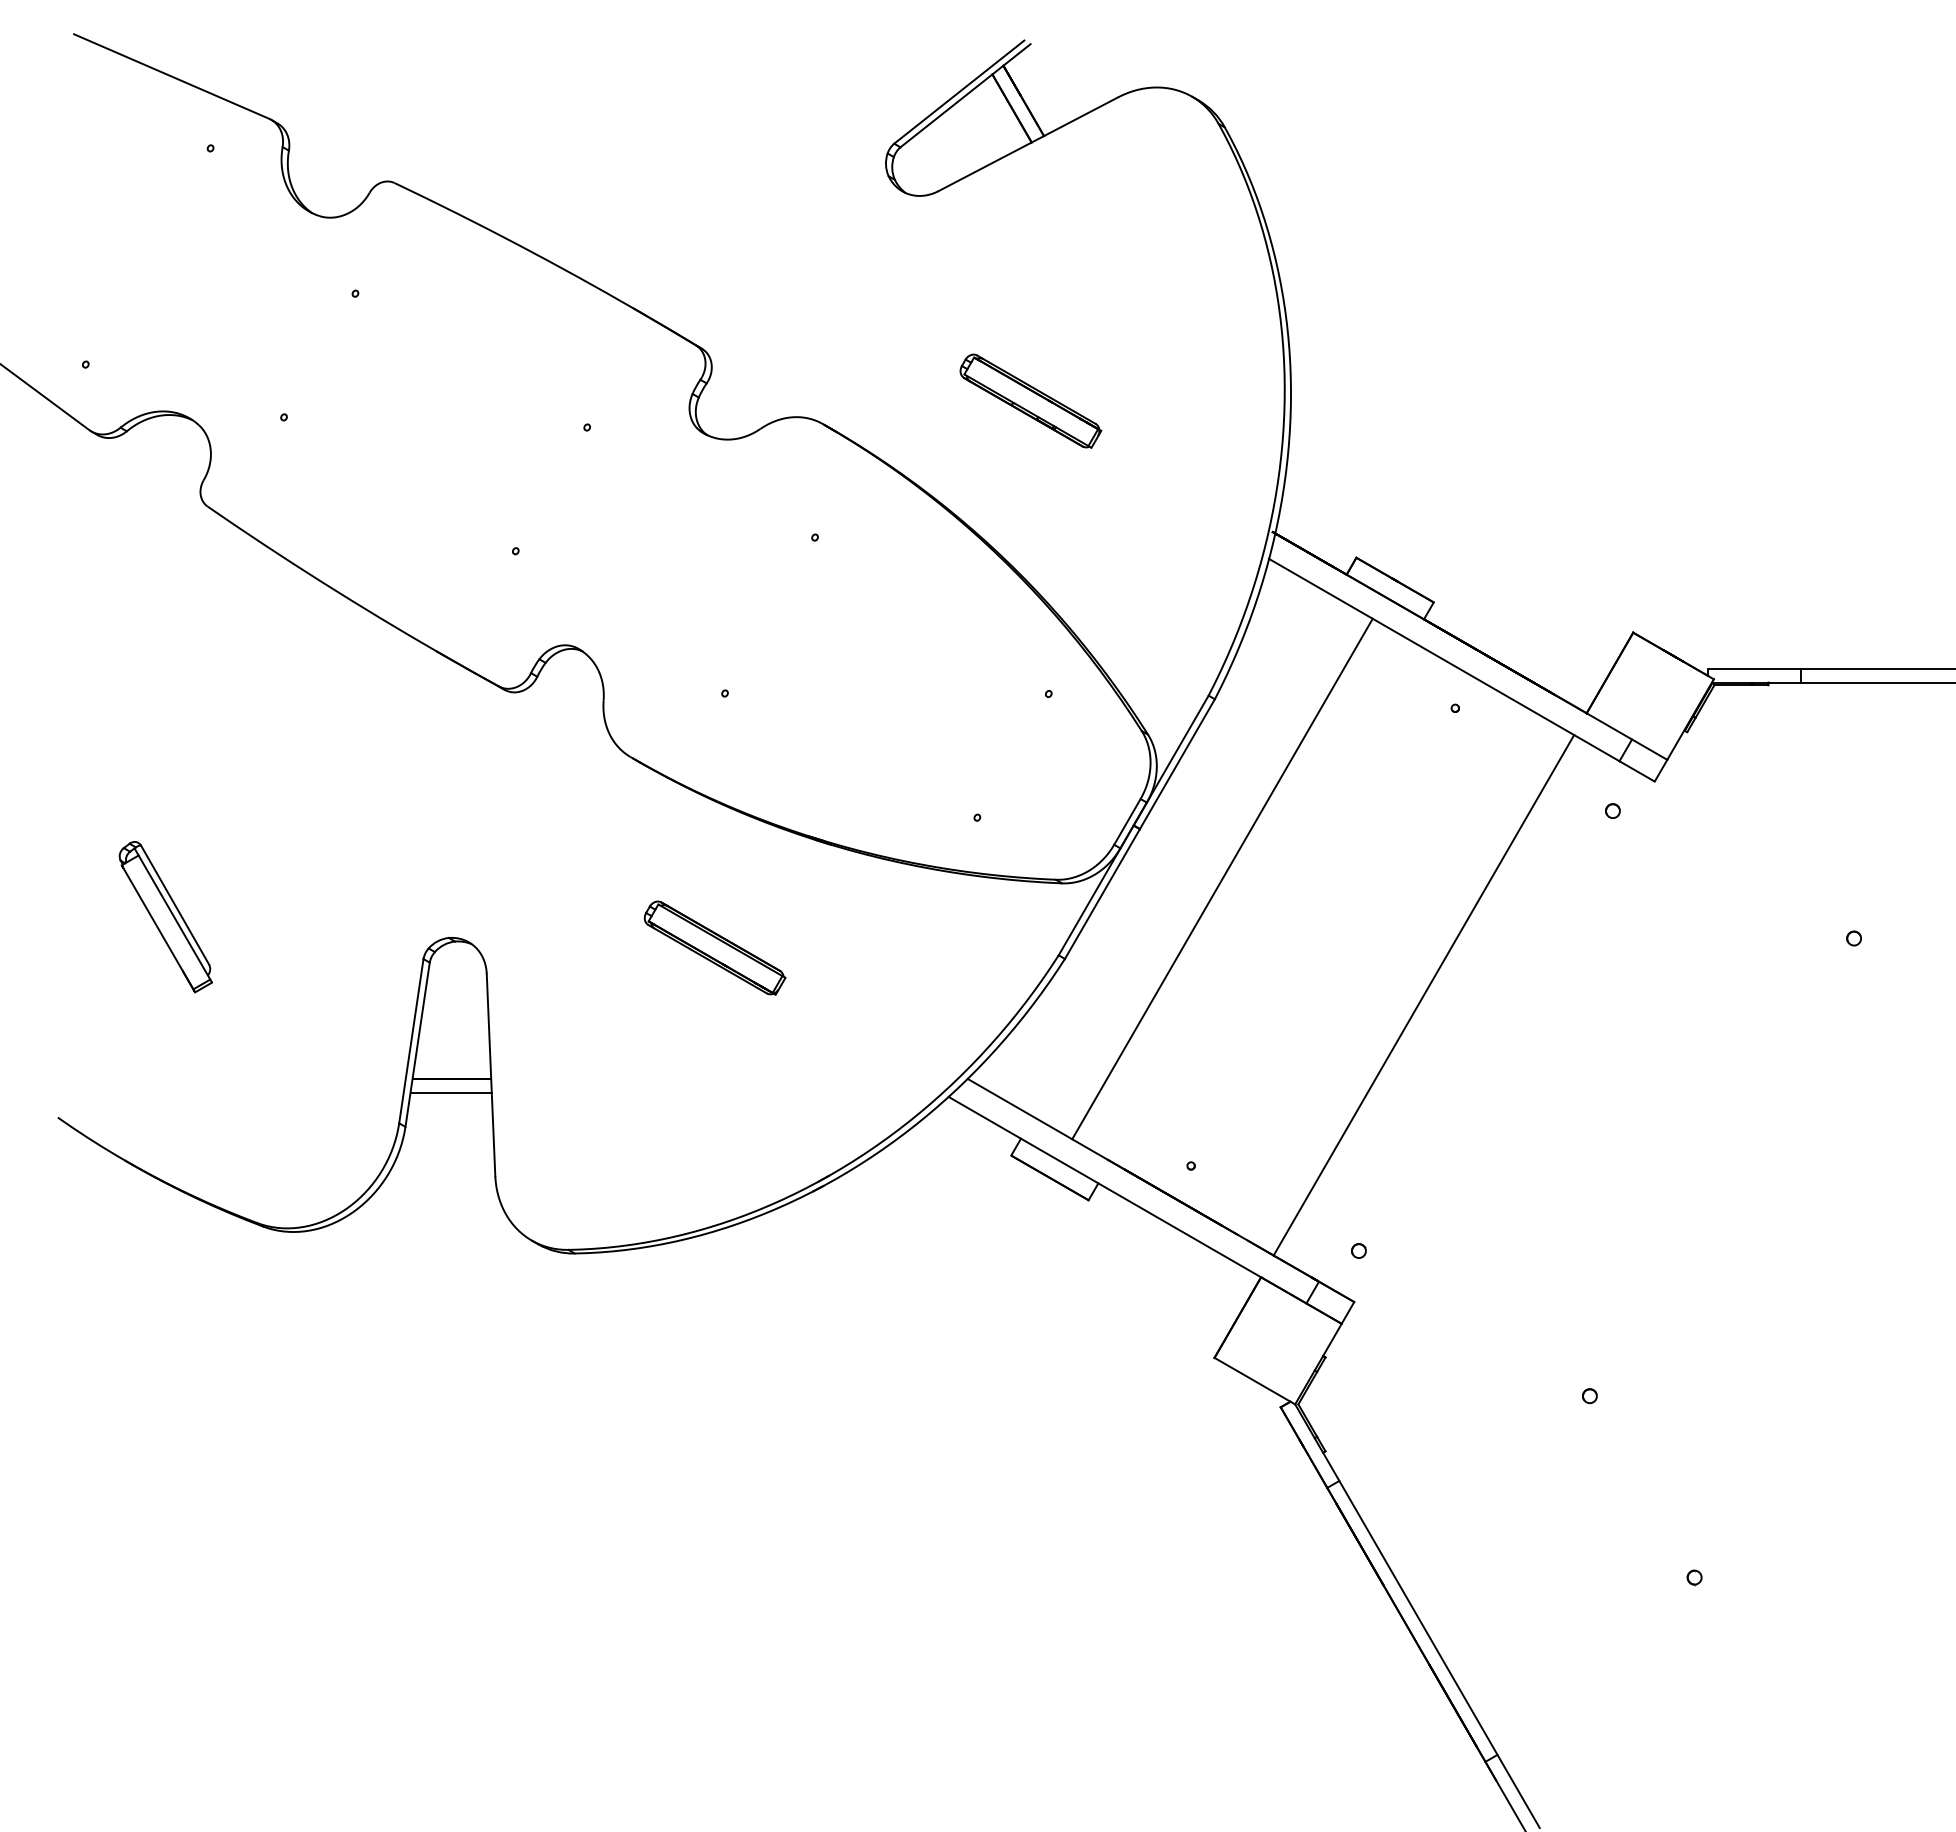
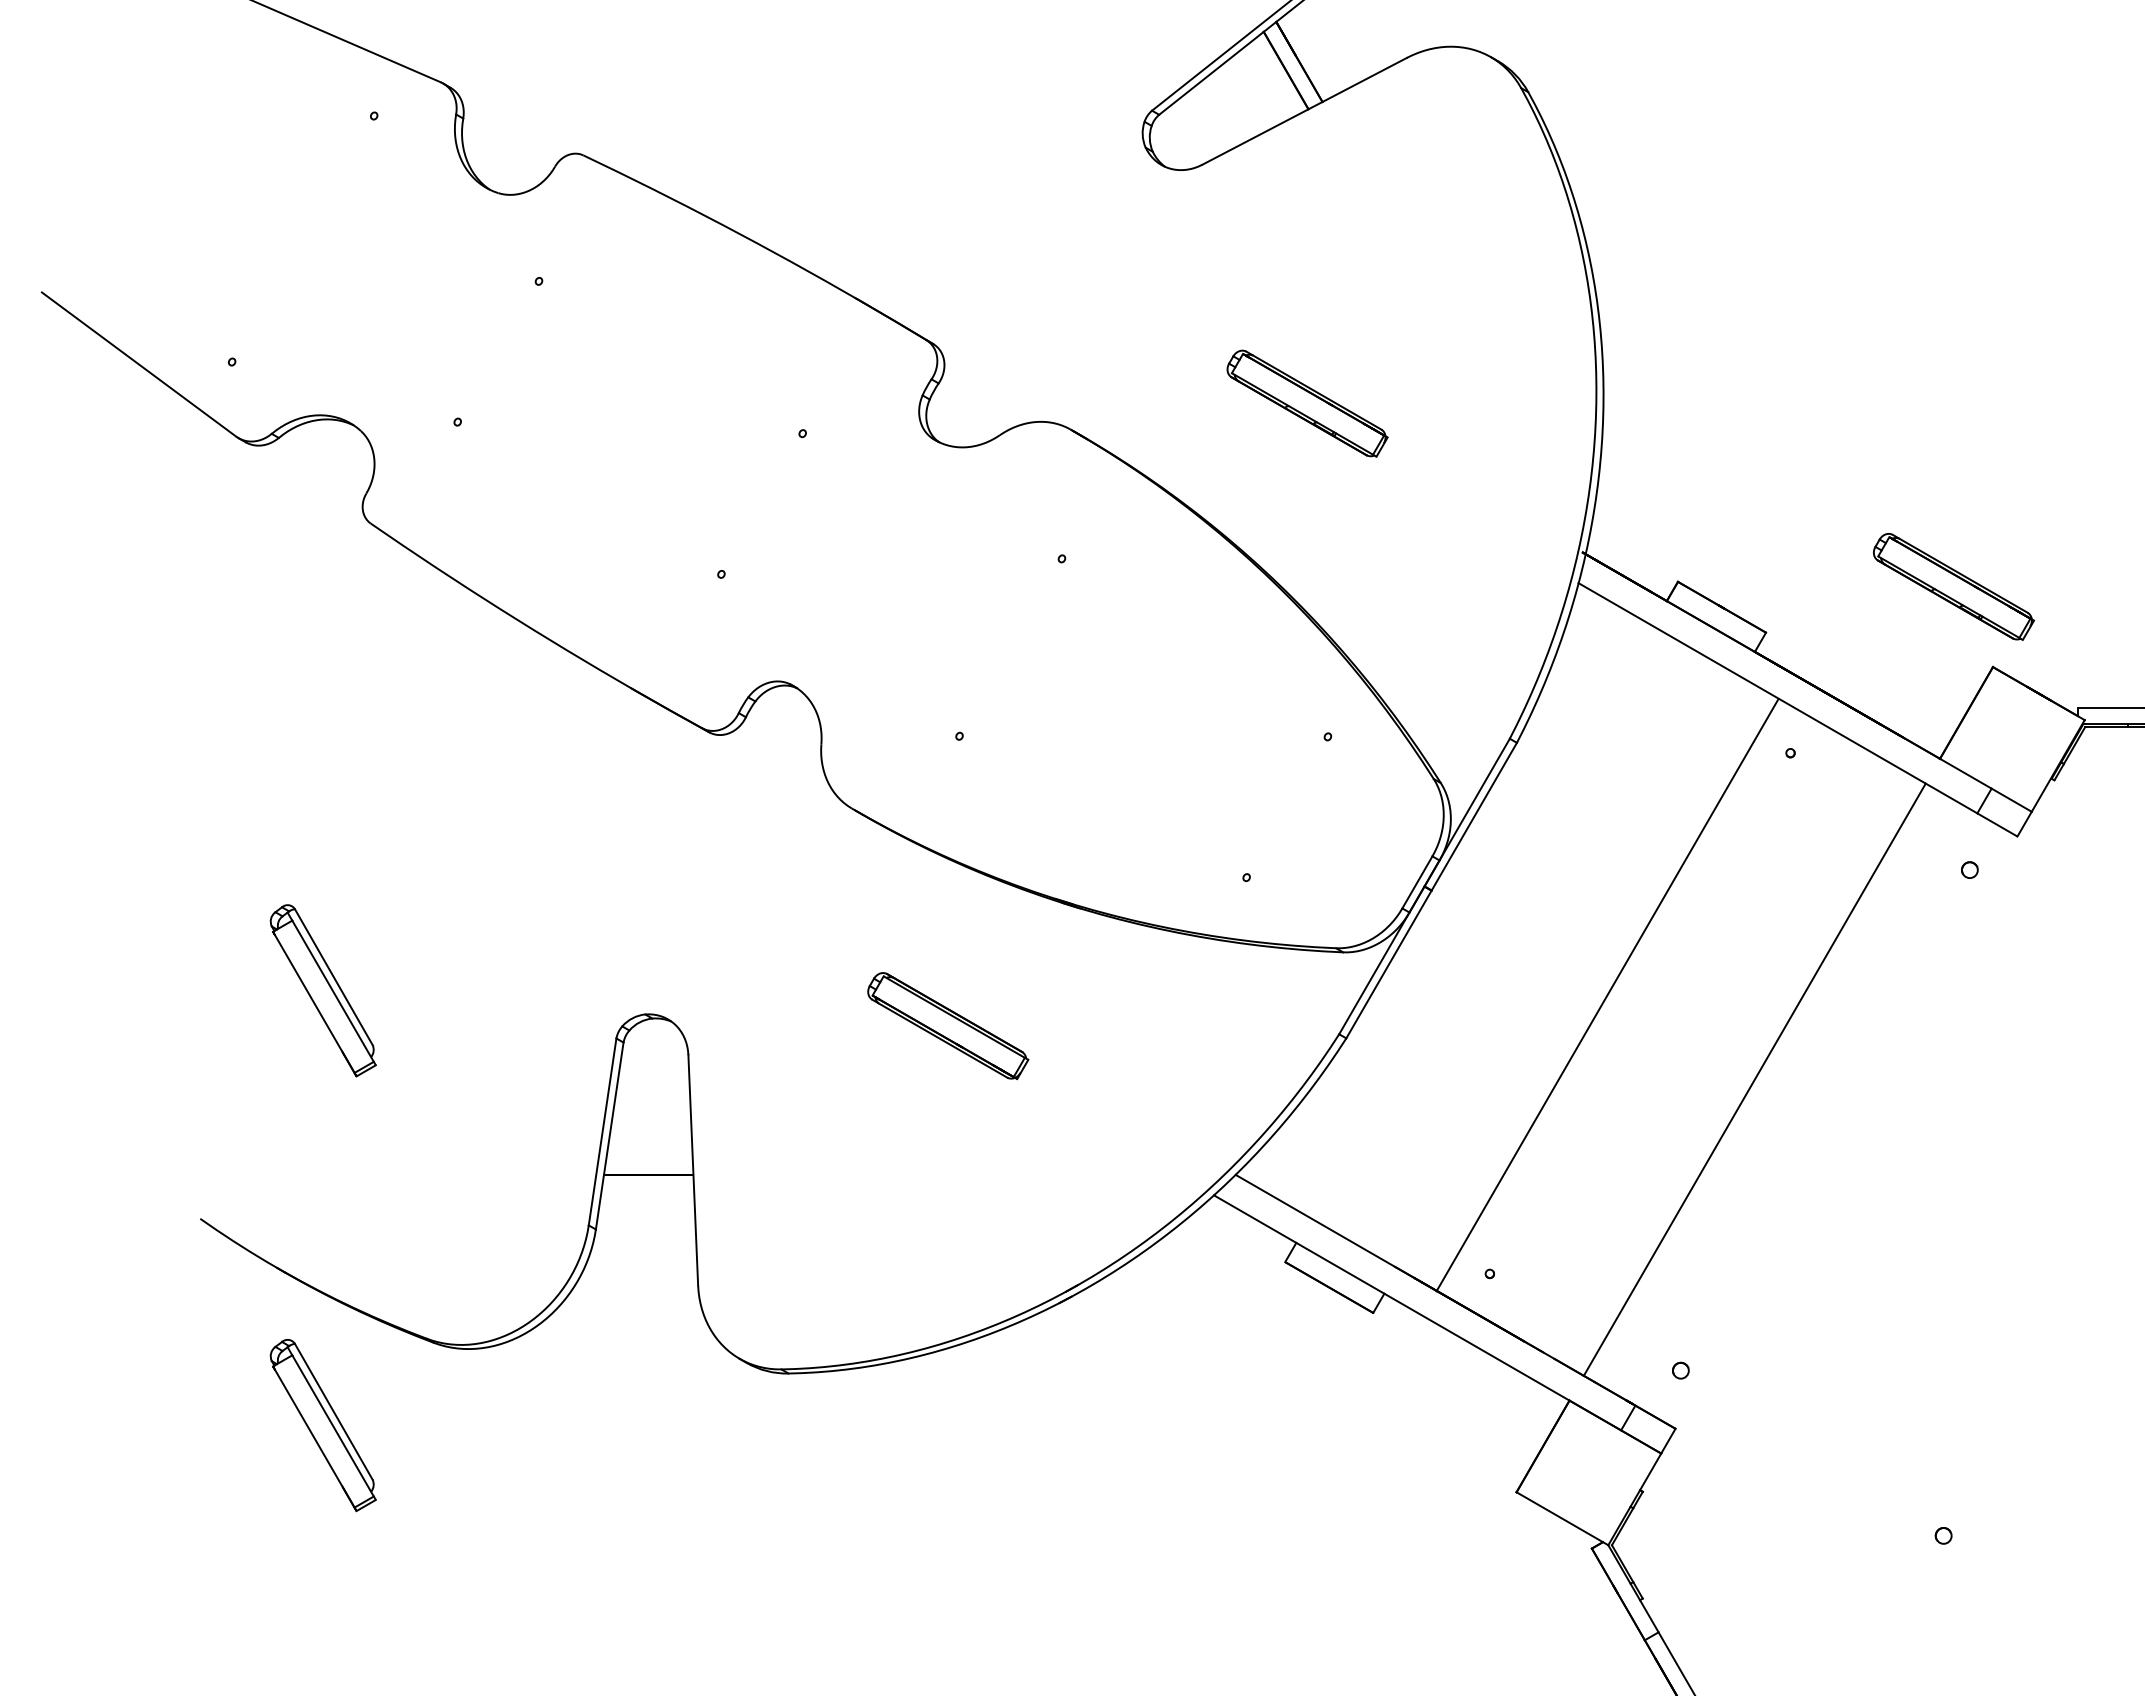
part: (1598, 561) -> (1953, 586), added
line: (1222, 878) -> (1607, 994), moved
line: (450, 1092) -> (647, 1190), removed
part: (165, 1299) -> (322, 1425), added

